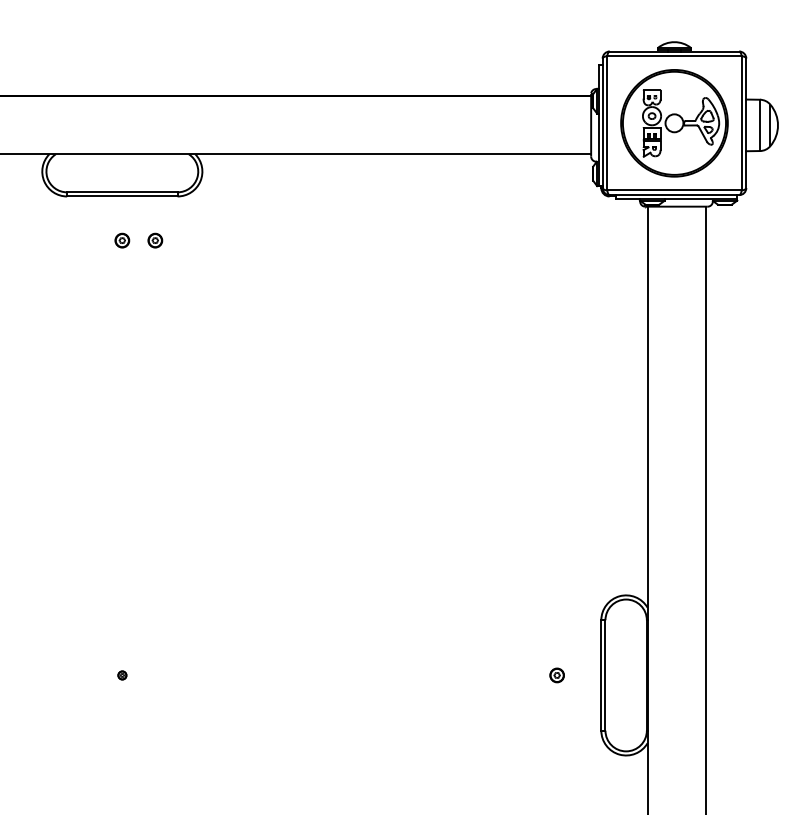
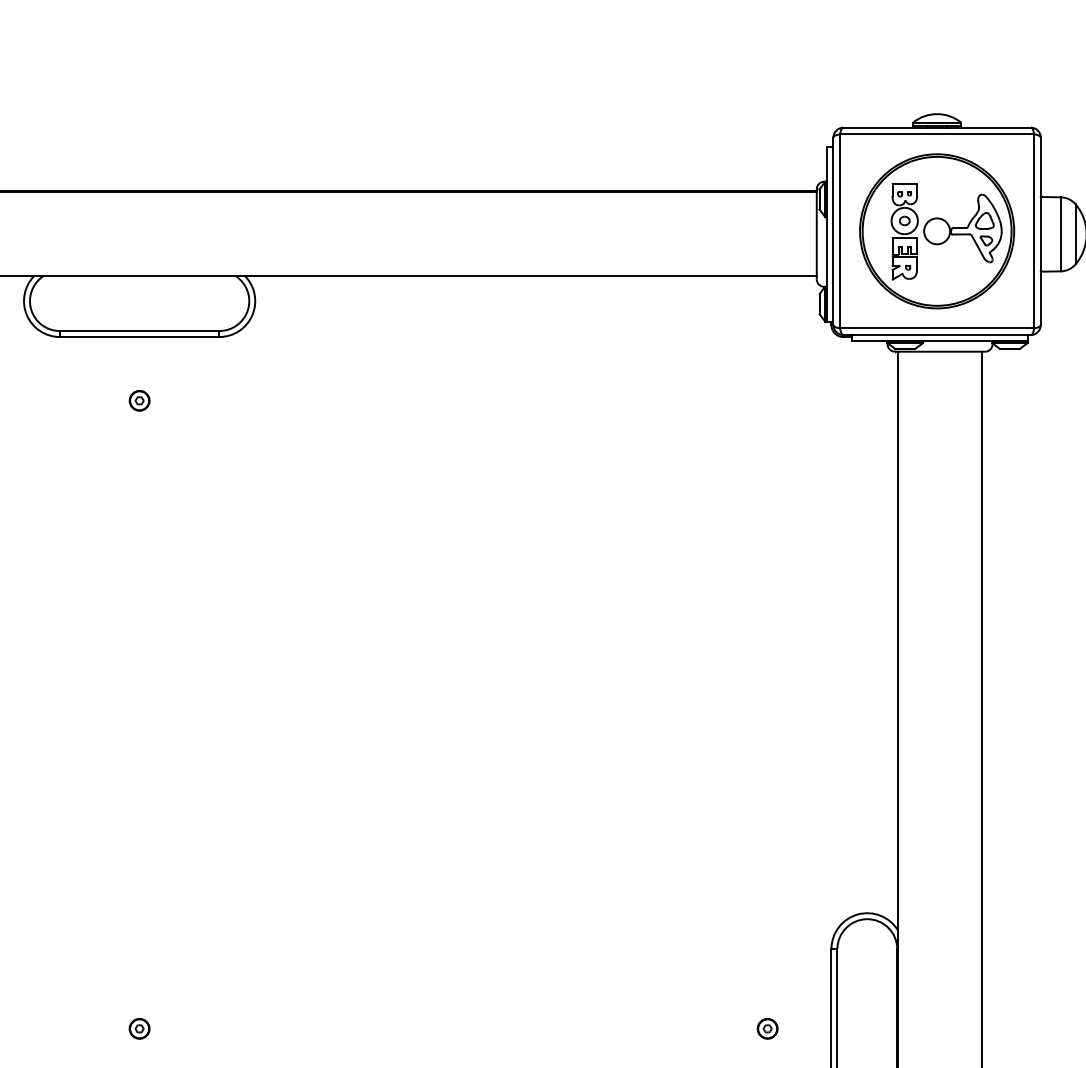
part: (155, 240) -> (187, 400), removed
part: (122, 675) -> (139, 1028), size x1.67

